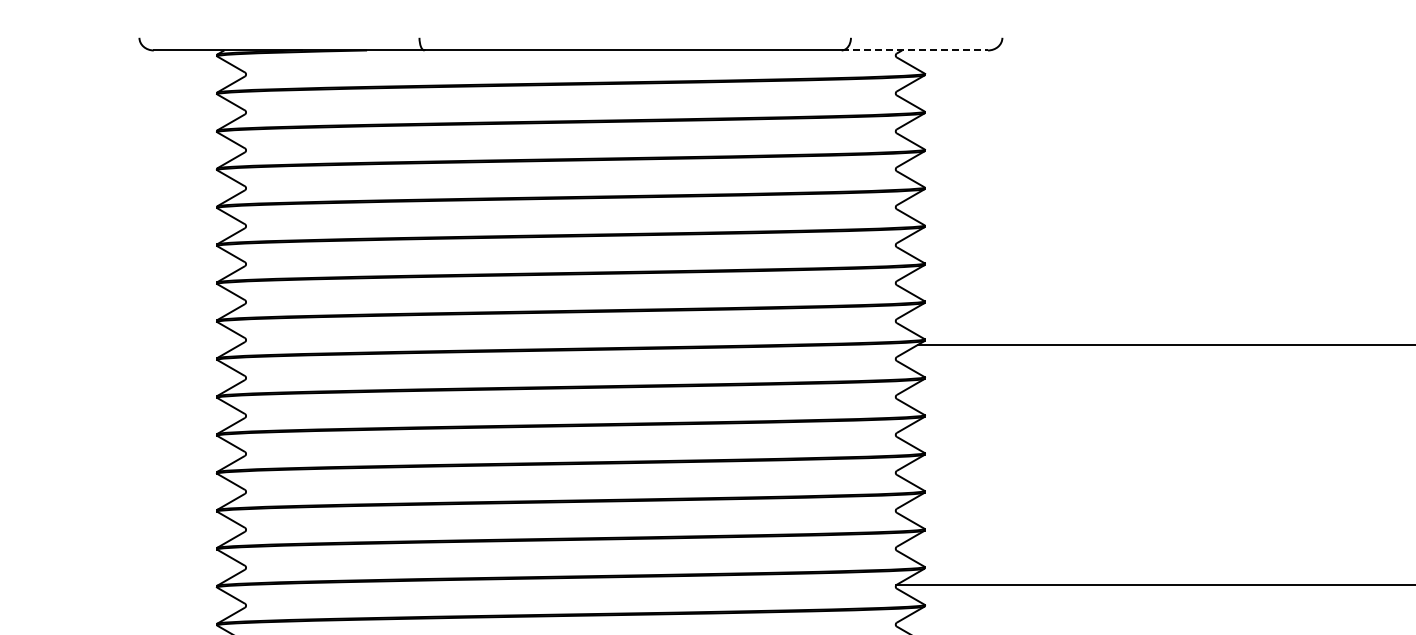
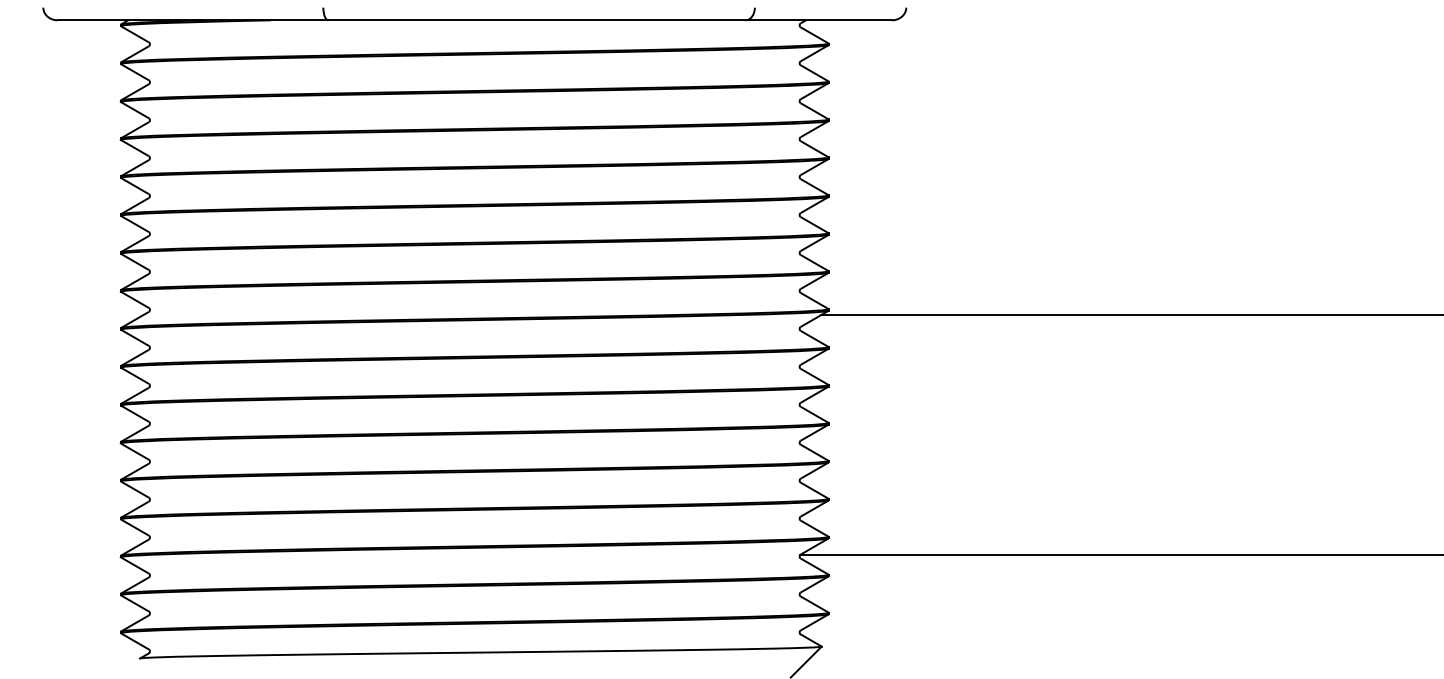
line: (915, 50) -> (819, 20), dashed -> solid

